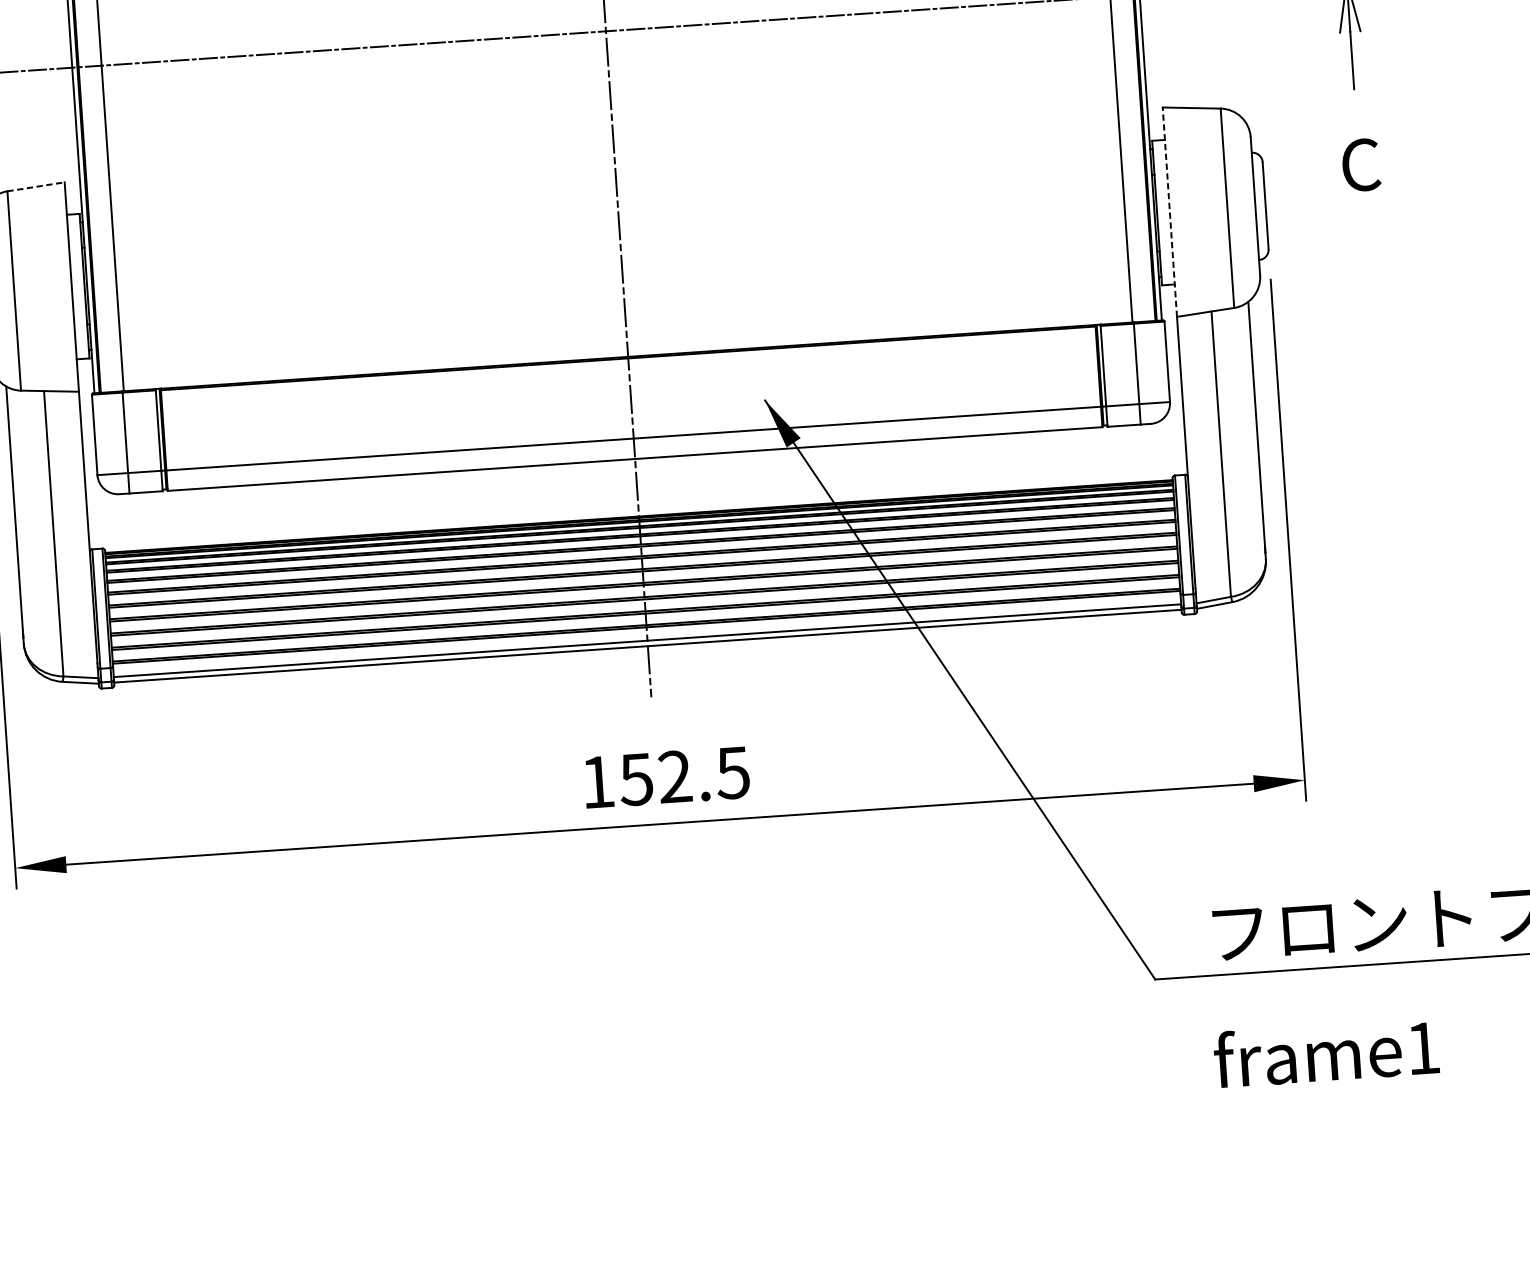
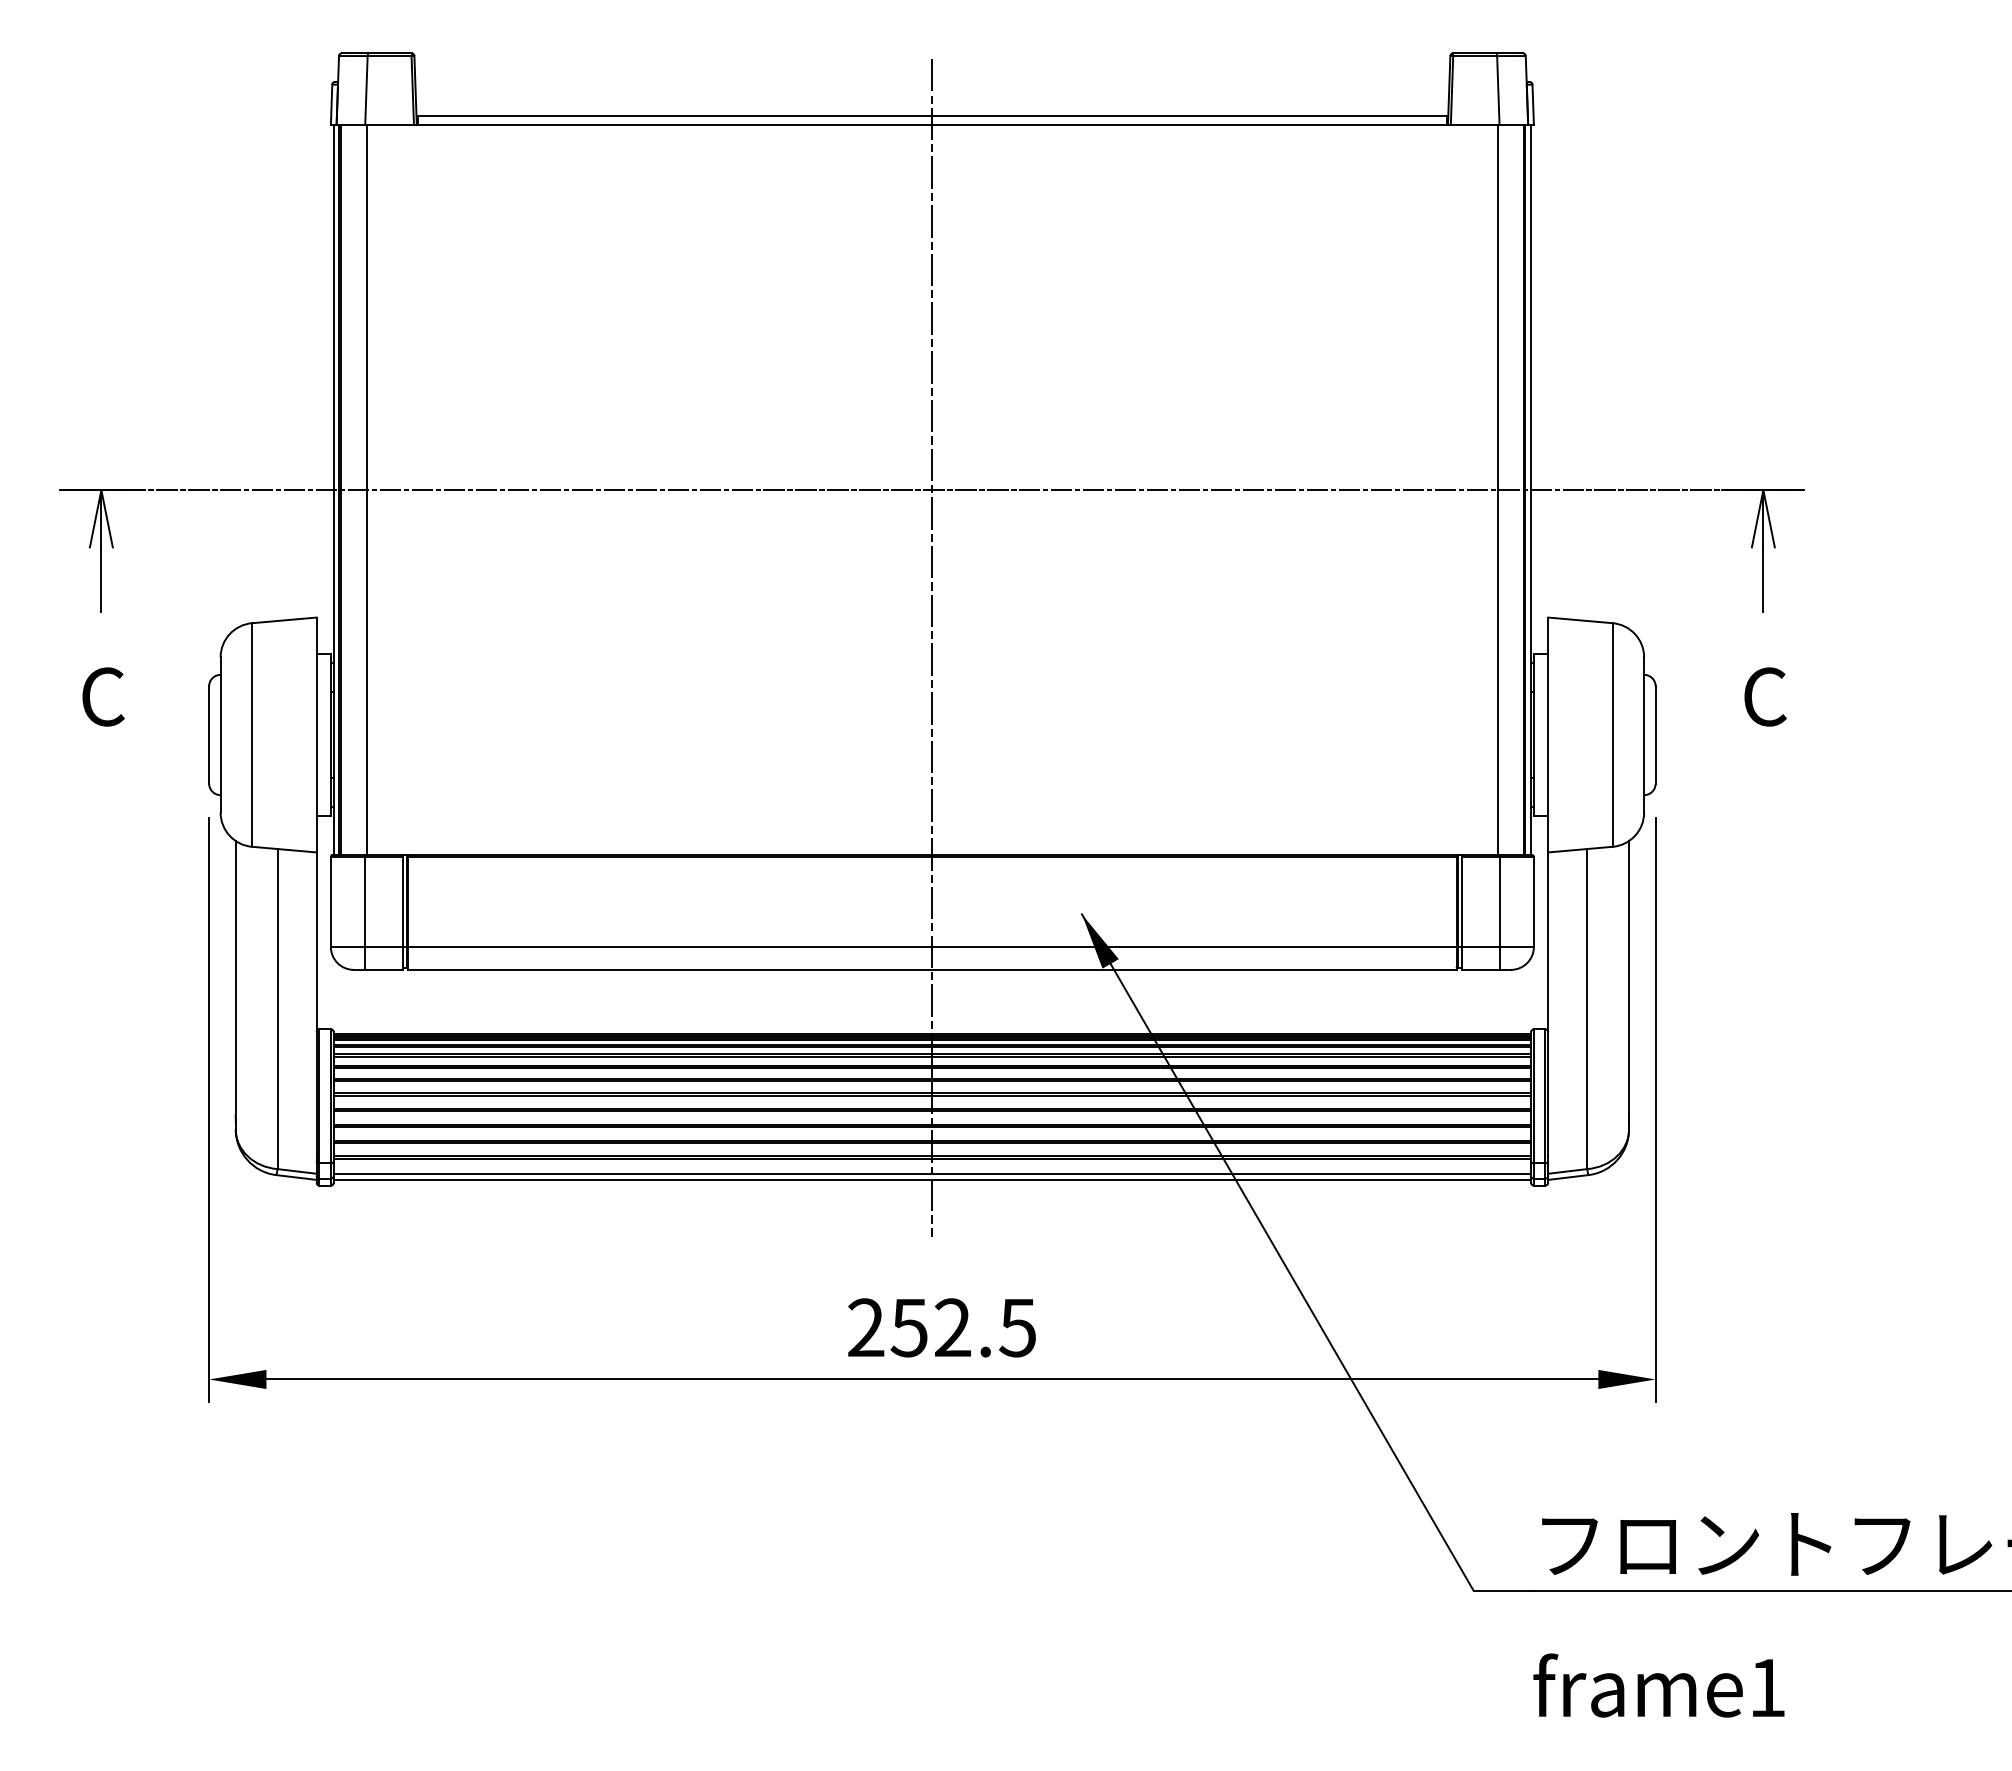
line: (36, 186) -> (284, 620), dashed -> solid
line: (1170, 211) -> (1548, 734), dashed -> solid
text: (598, 781) -> (866, 1327), 152.5 -> 252.5

